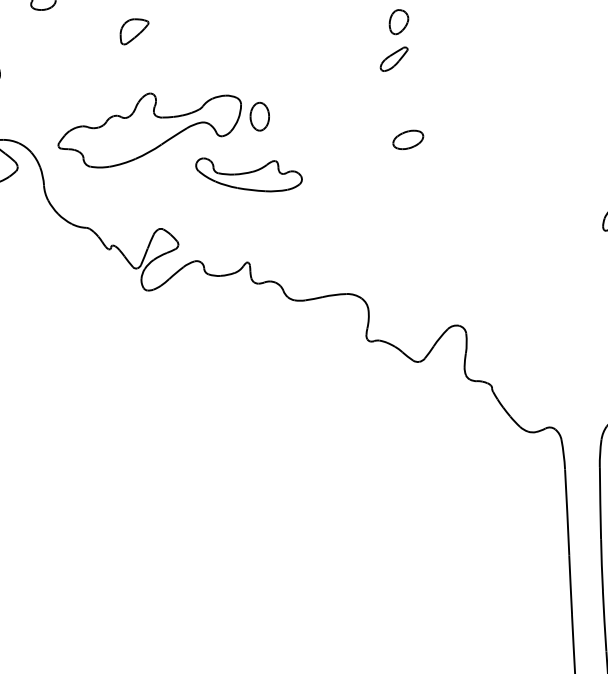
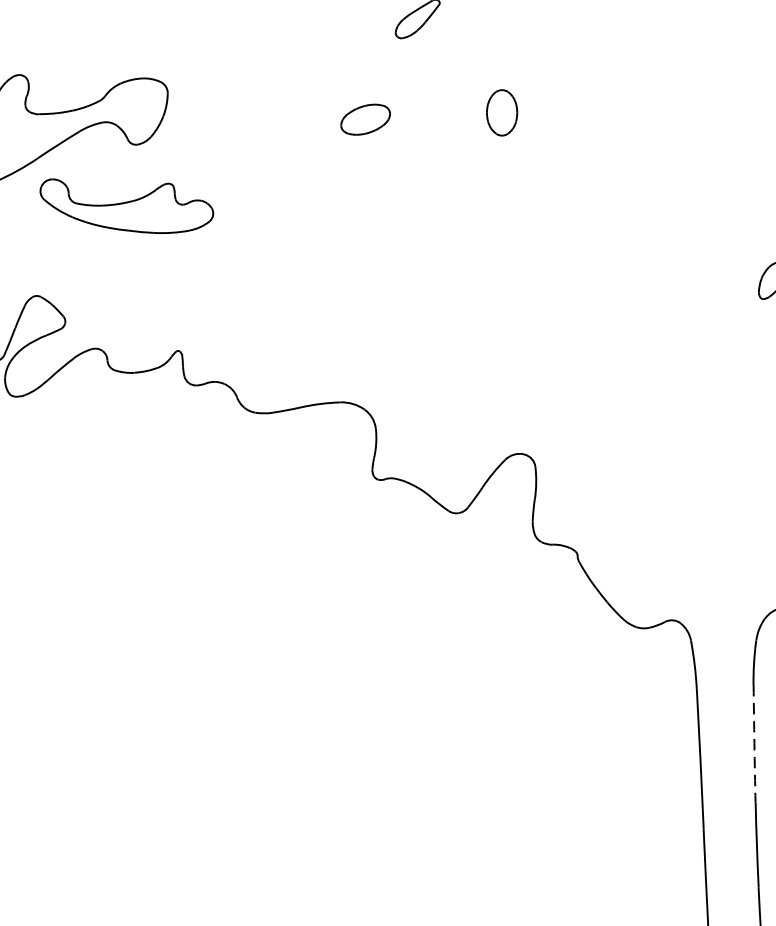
part: (259, 116) -> (501, 112), moved
part: (408, 139) -> (366, 119), moved
part: (248, 174) -> (125, 205), moved
arc: (600, 503) -> (754, 744), solid -> dashed

